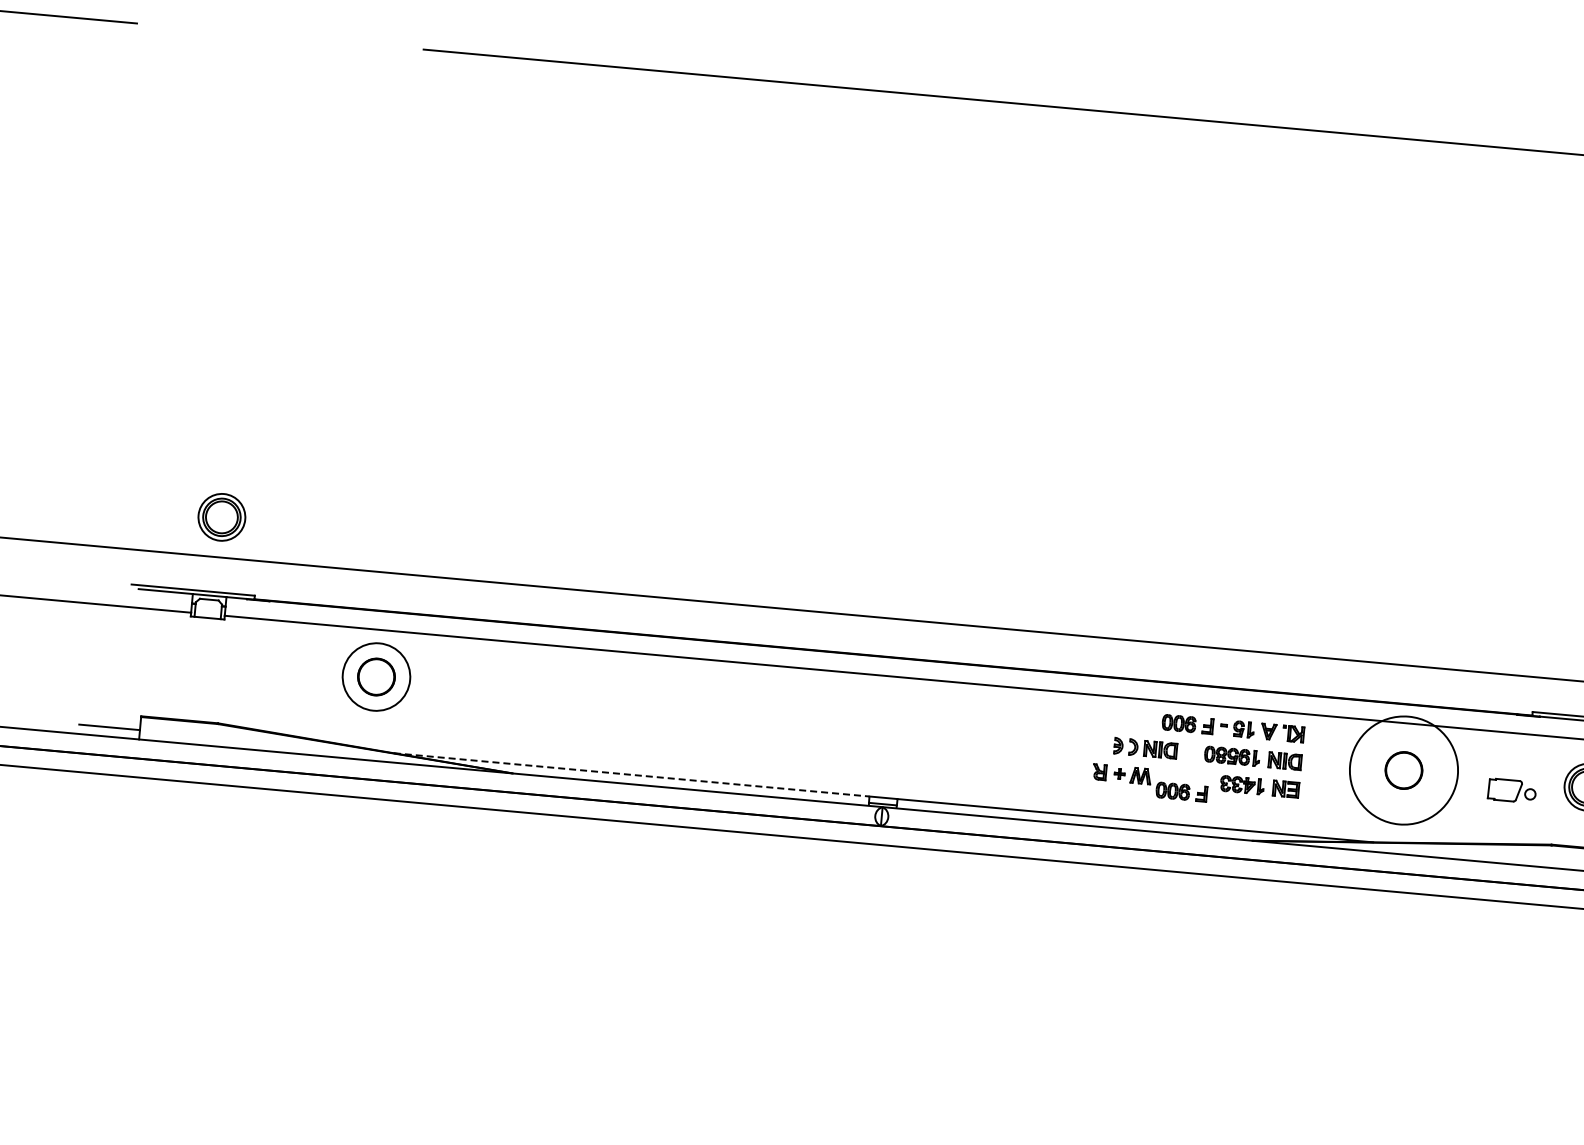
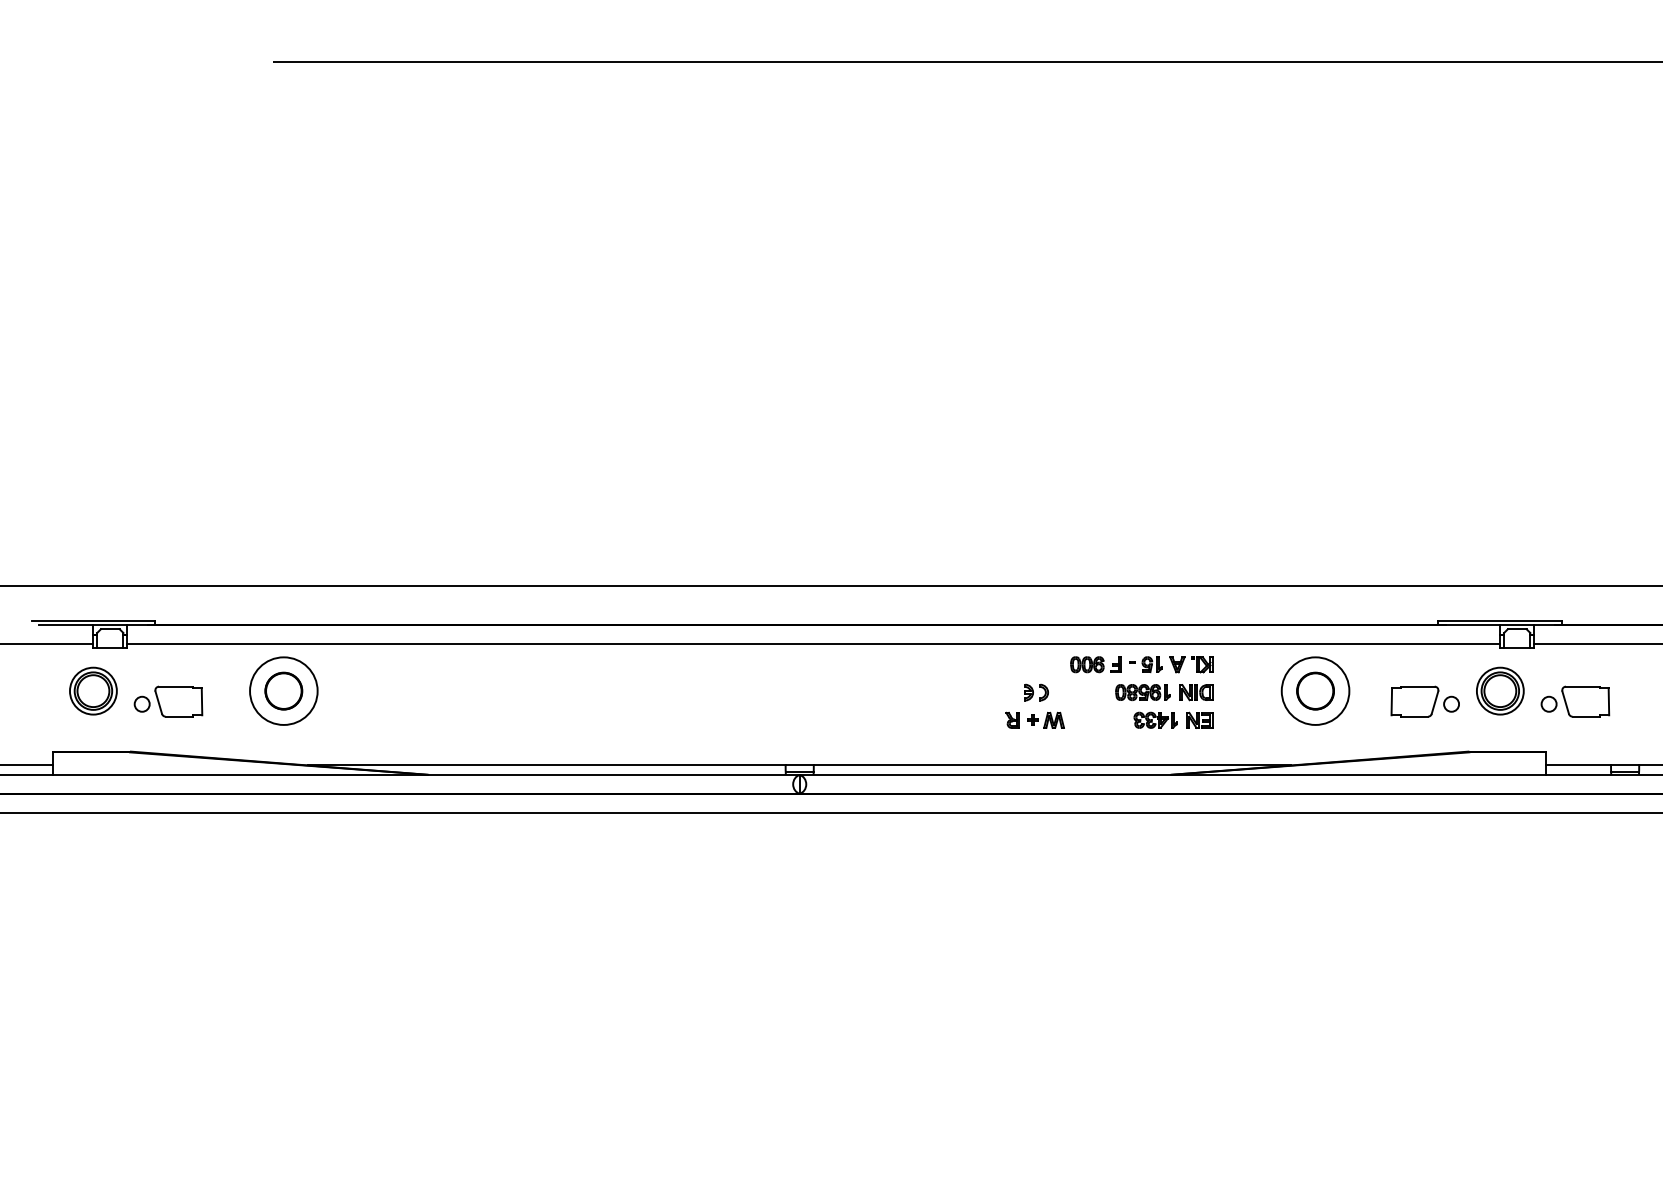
part: (222, 516) -> (93, 690), moved
part: (260, 676) -> (168, 701), added
part: (1160, 749) -> (1071, 692), removed
circle: (1403, 769) -> (1315, 690), size x0.62
line: (631, 774) -> (546, 765), dashed -> solid
part: (1511, 790) -> (1424, 701), size x1.43
part: (1181, 791) -> (1095, 732), removed

